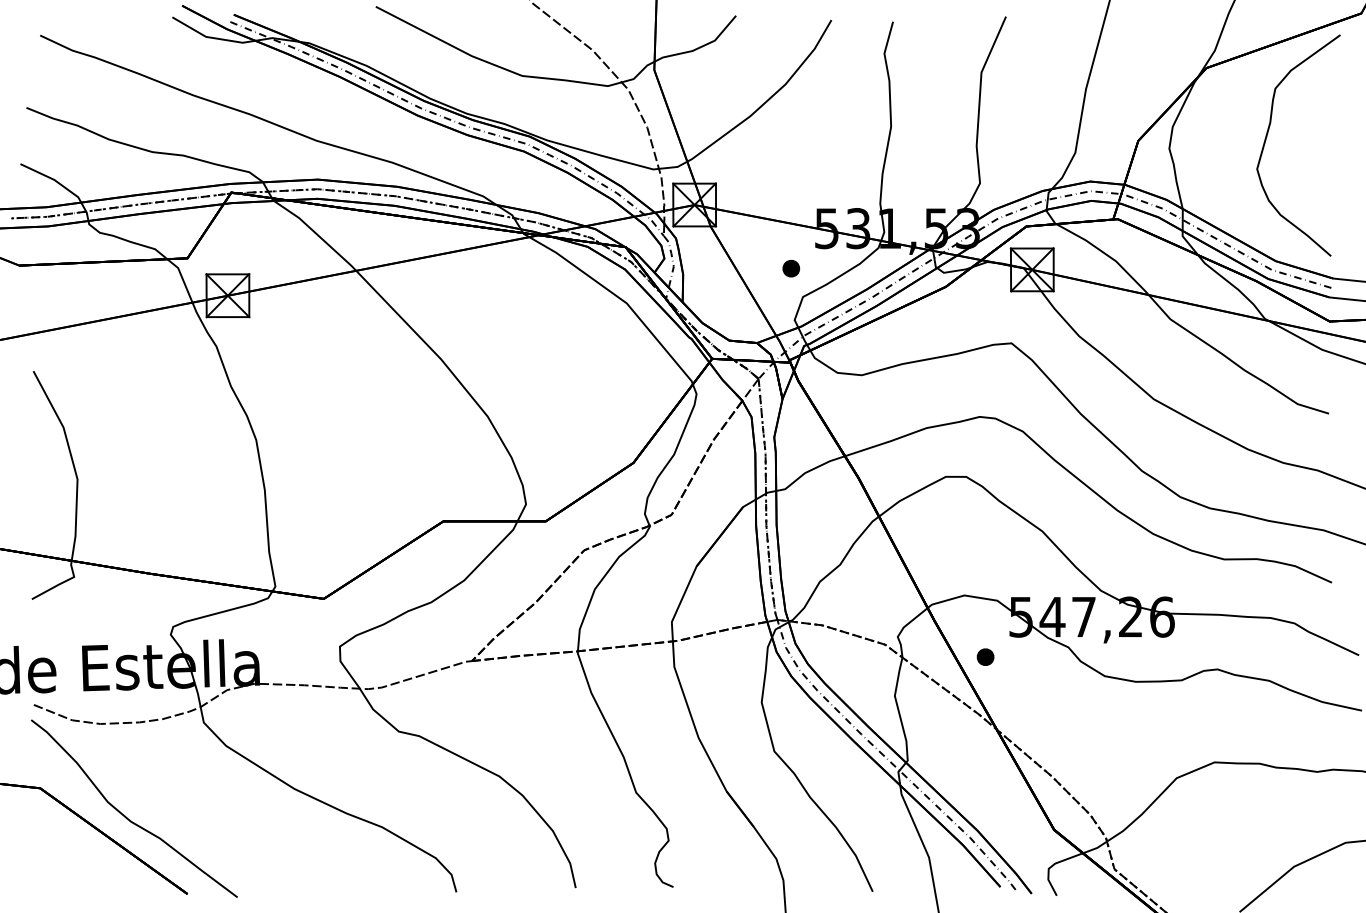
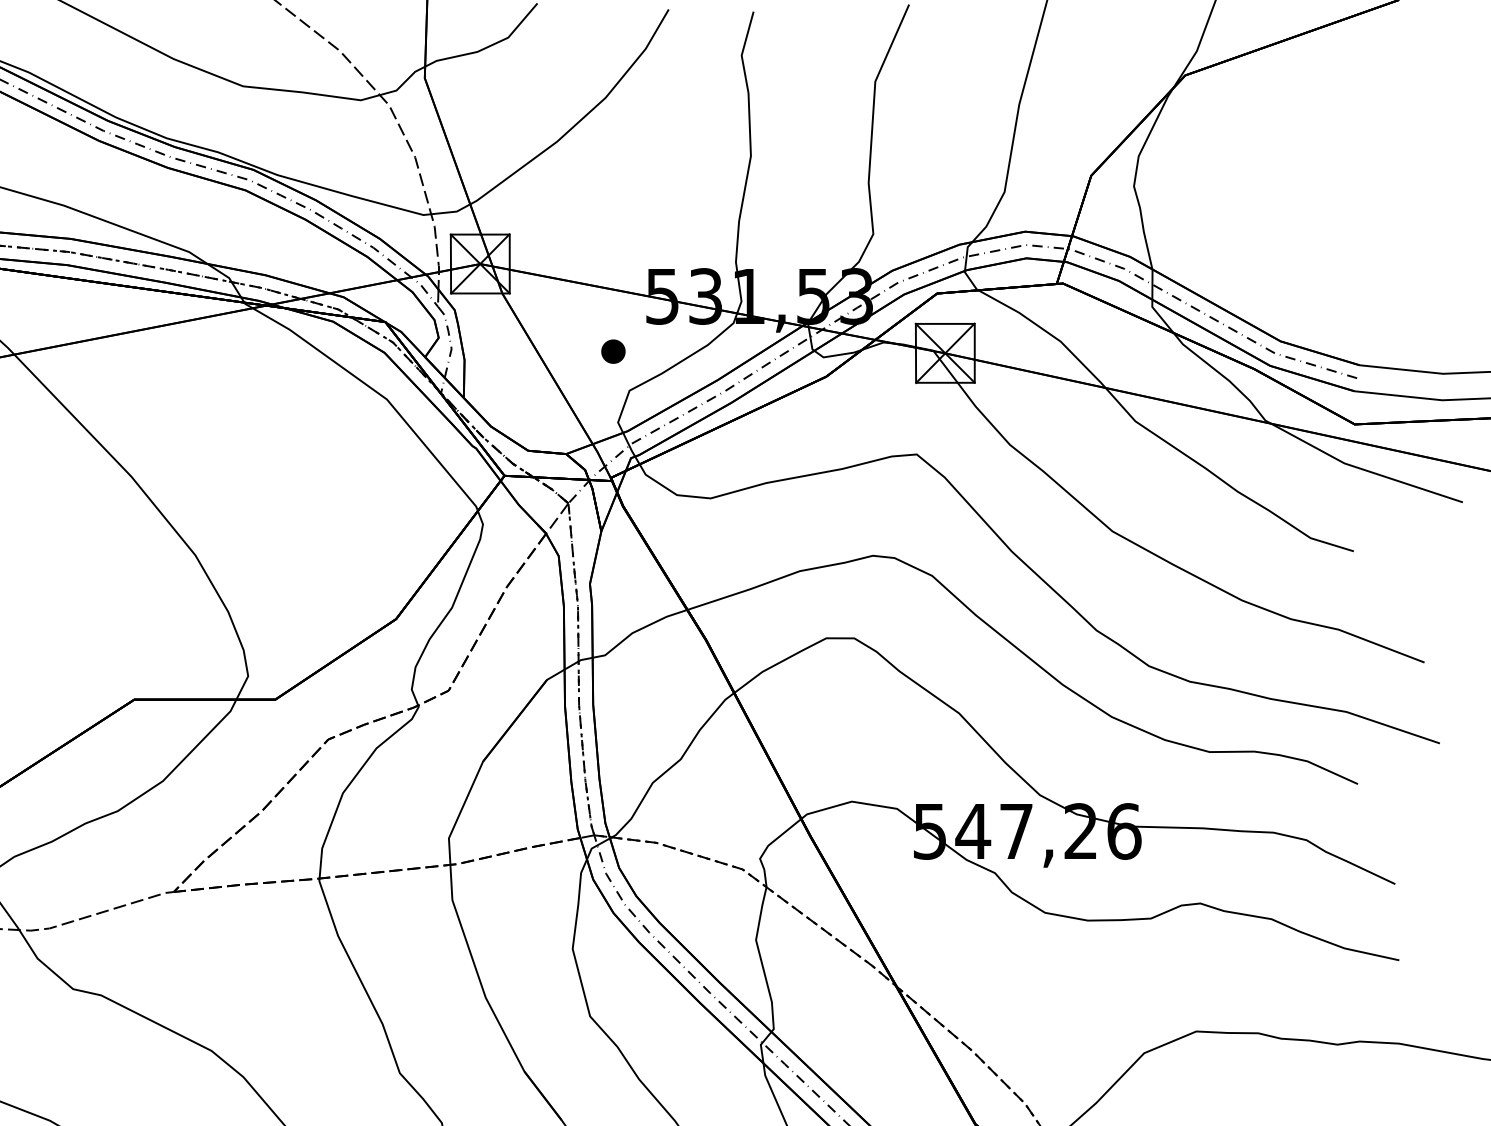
curve: (1267, 136) -> (1269, 169), removed
part: (985, 656) -> (880, 885), removed

